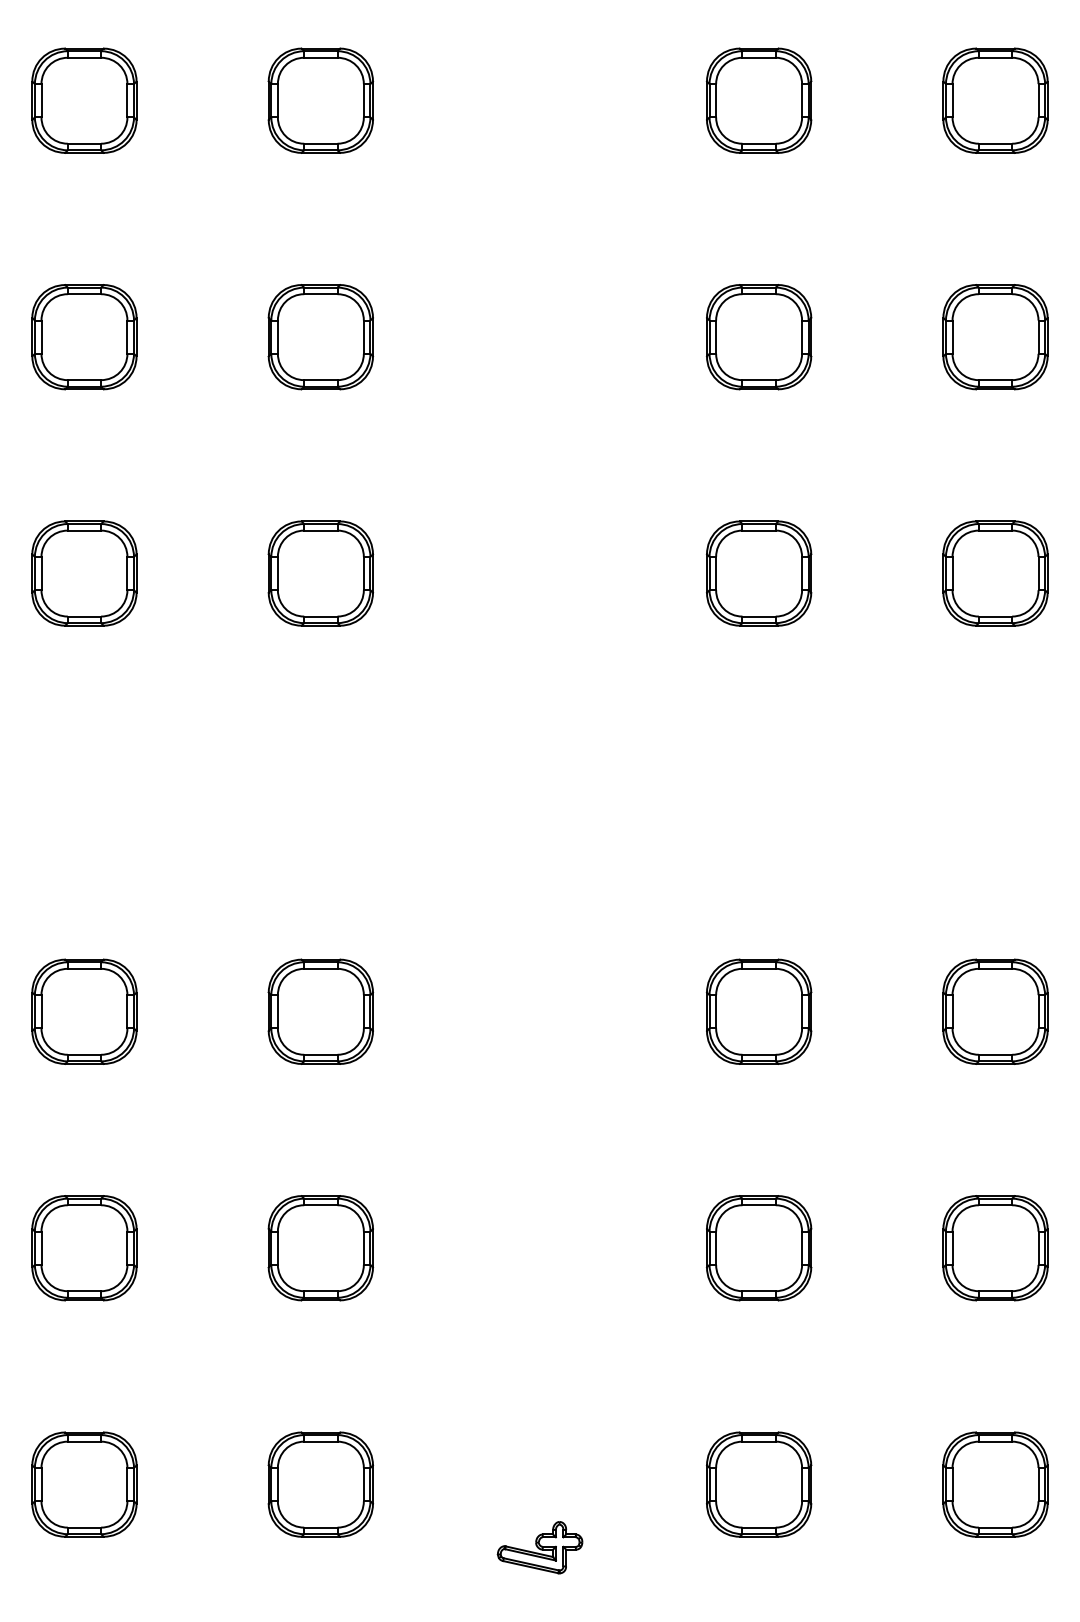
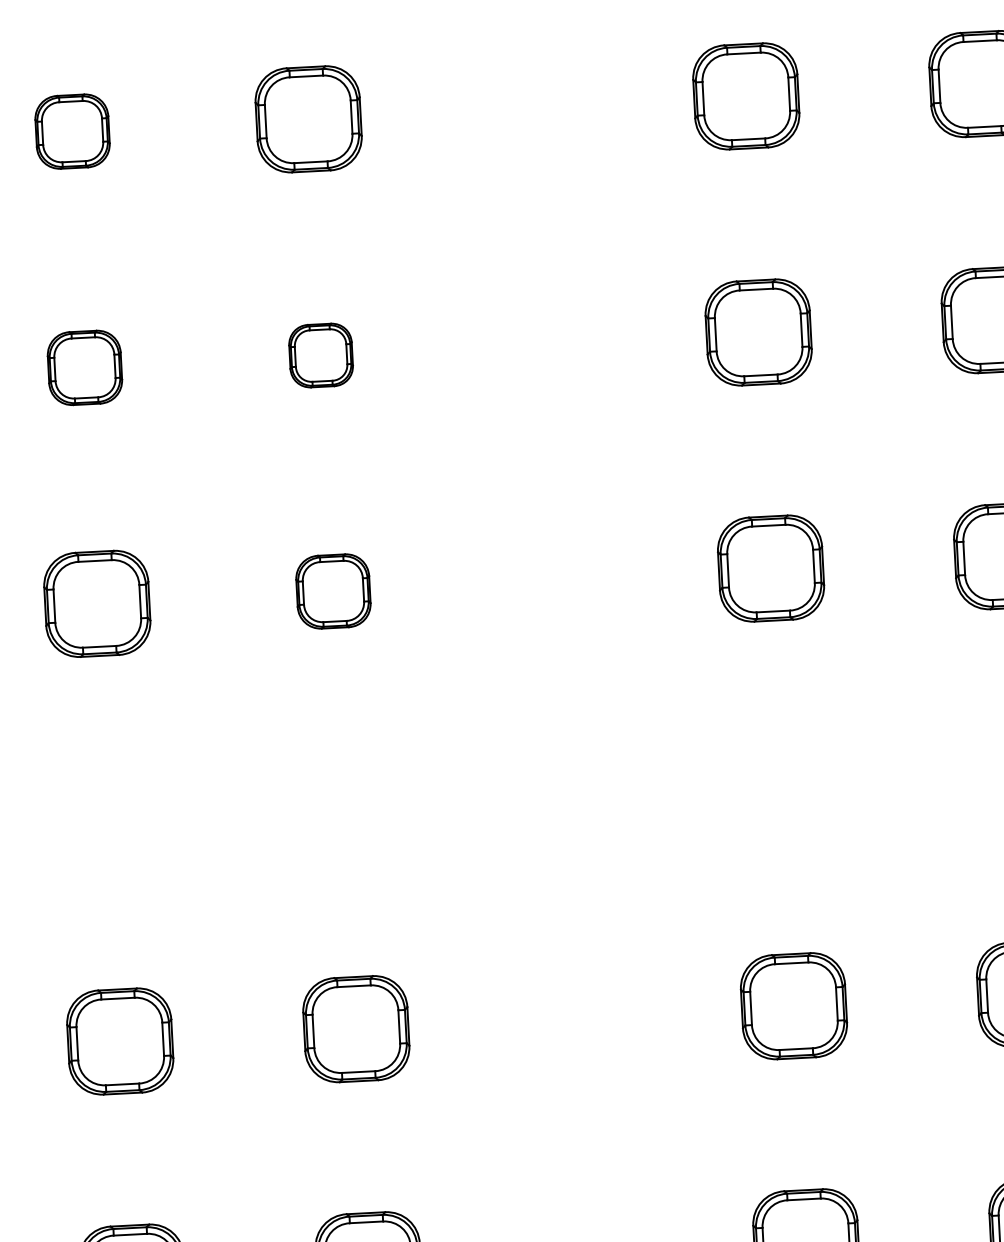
part: (84, 100) -> (72, 131), size x0.7
part: (84, 337) -> (85, 368), size x0.7
part: (320, 337) -> (320, 355), size x0.6
part: (320, 573) -> (333, 591), size x0.7

